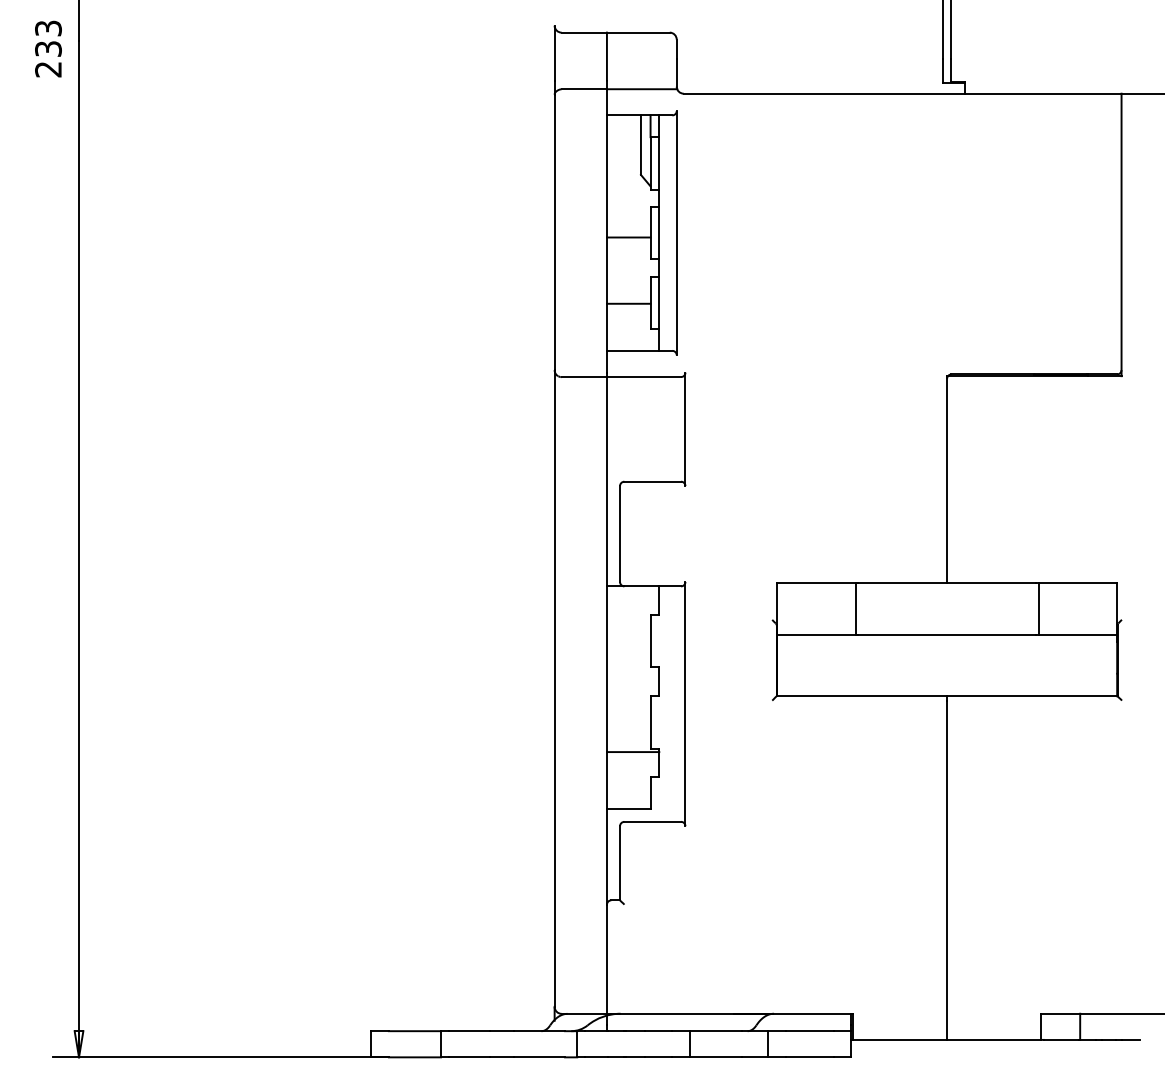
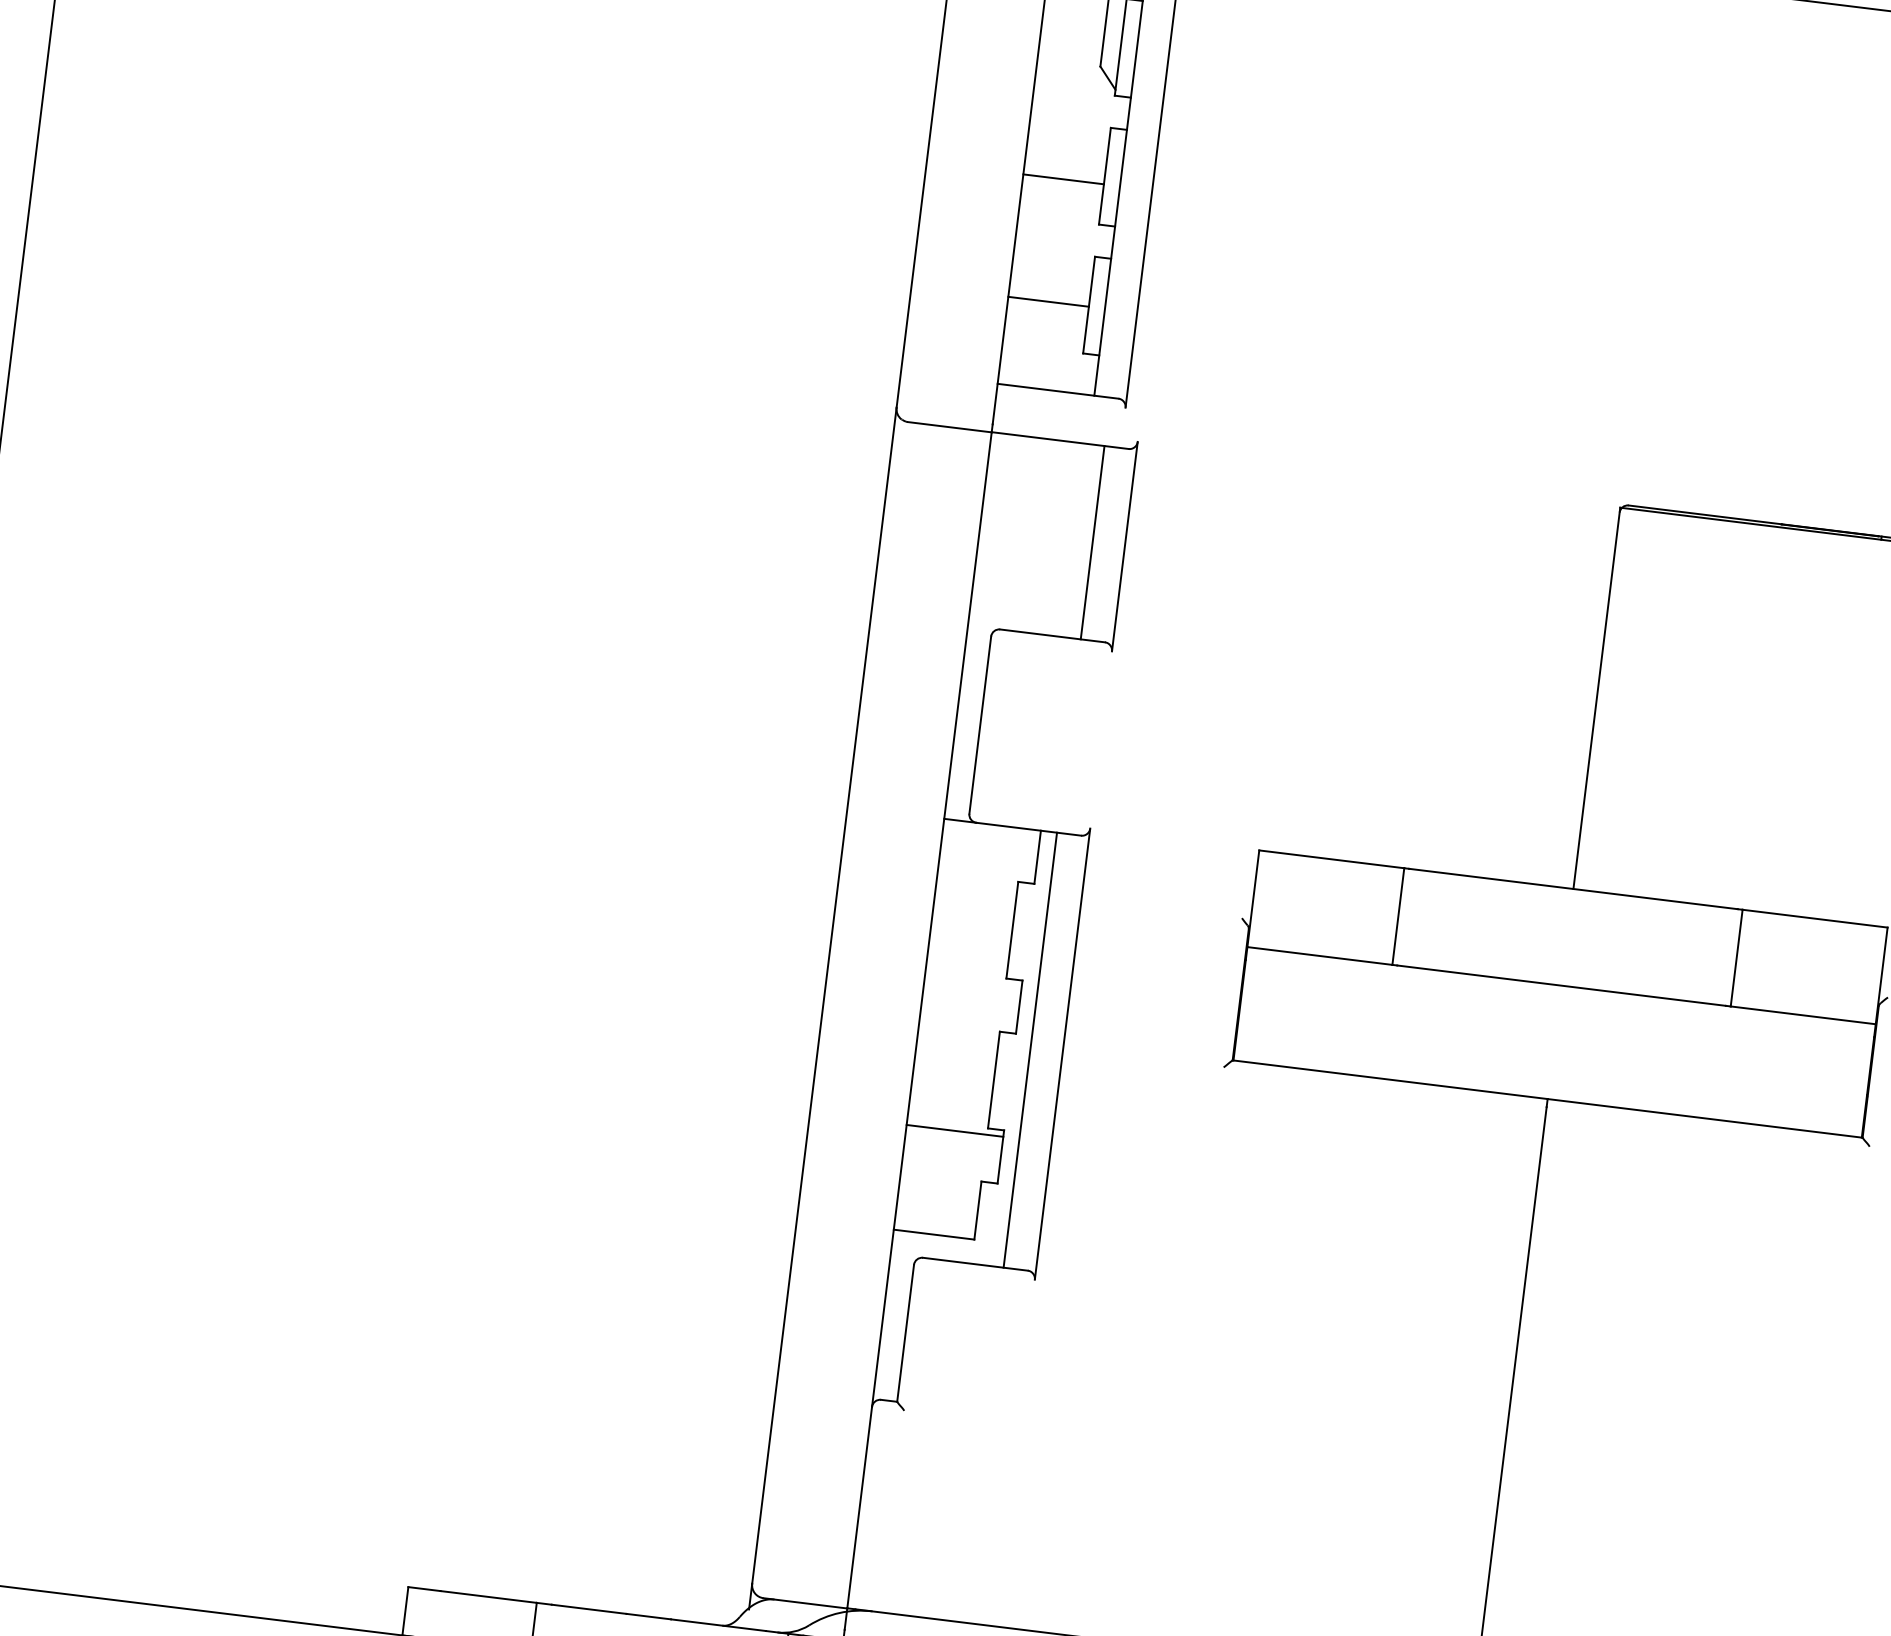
line: (668, 429) -> (1093, 543), added
line: (668, 703) -> (1031, 1049), added

